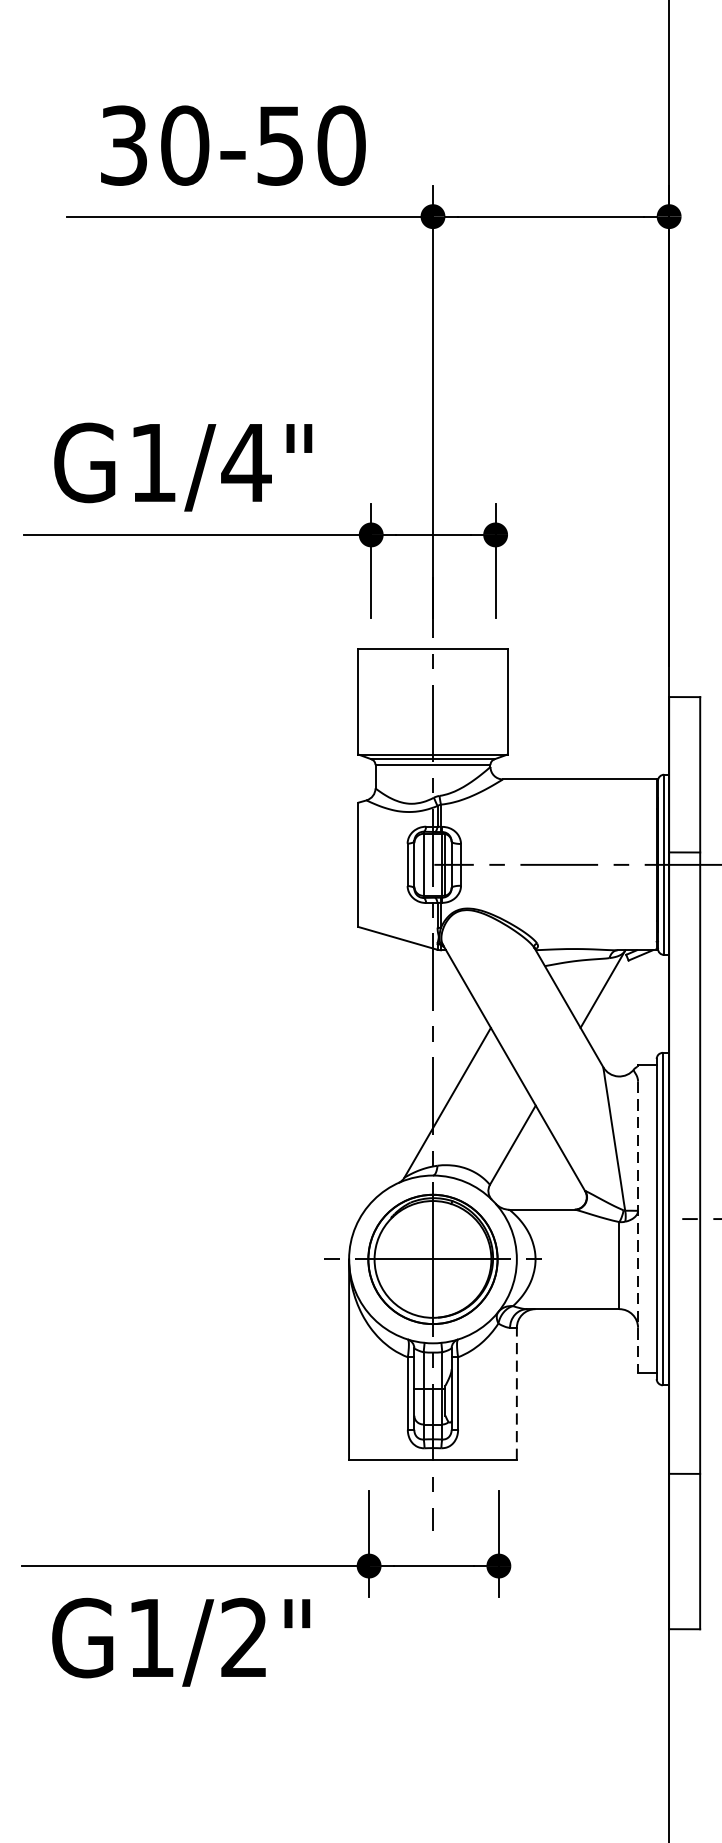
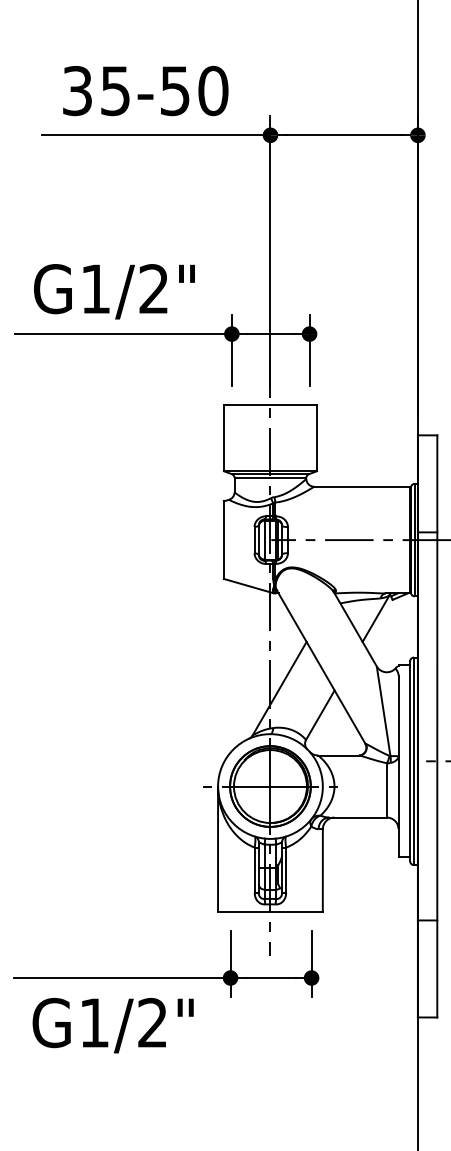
text: (184, 144) -> (115, 90), 30-50 -> 35-50
text: (245, 461) -> (153, 288), G1/4" -> G1/2"
line: (638, 1227) -> (398, 766), dashed -> solid
line: (516, 1392) -> (322, 869), dashed -> solid

